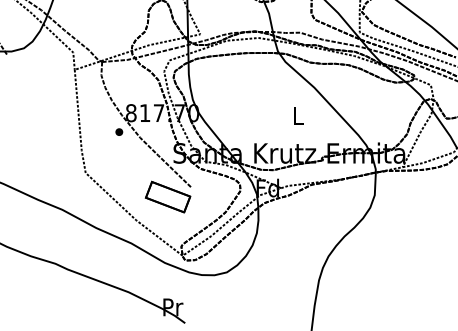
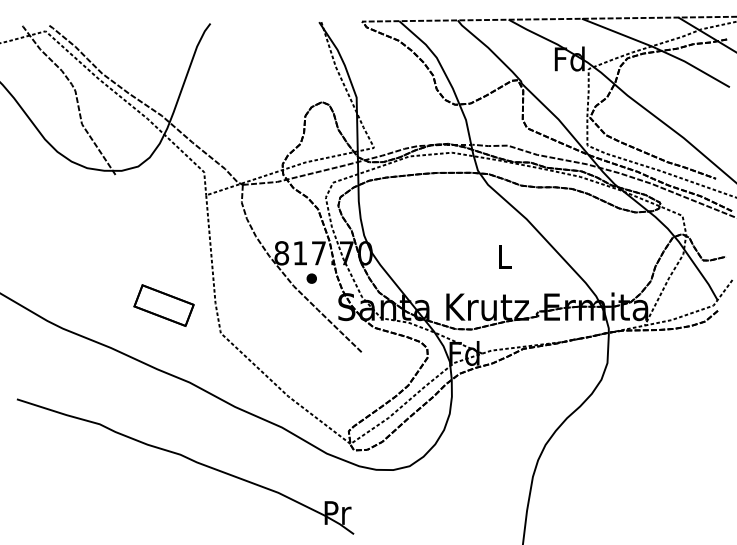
part: (119, 132) -> (311, 278), moved
part: (167, 197) -> (163, 305), moved

